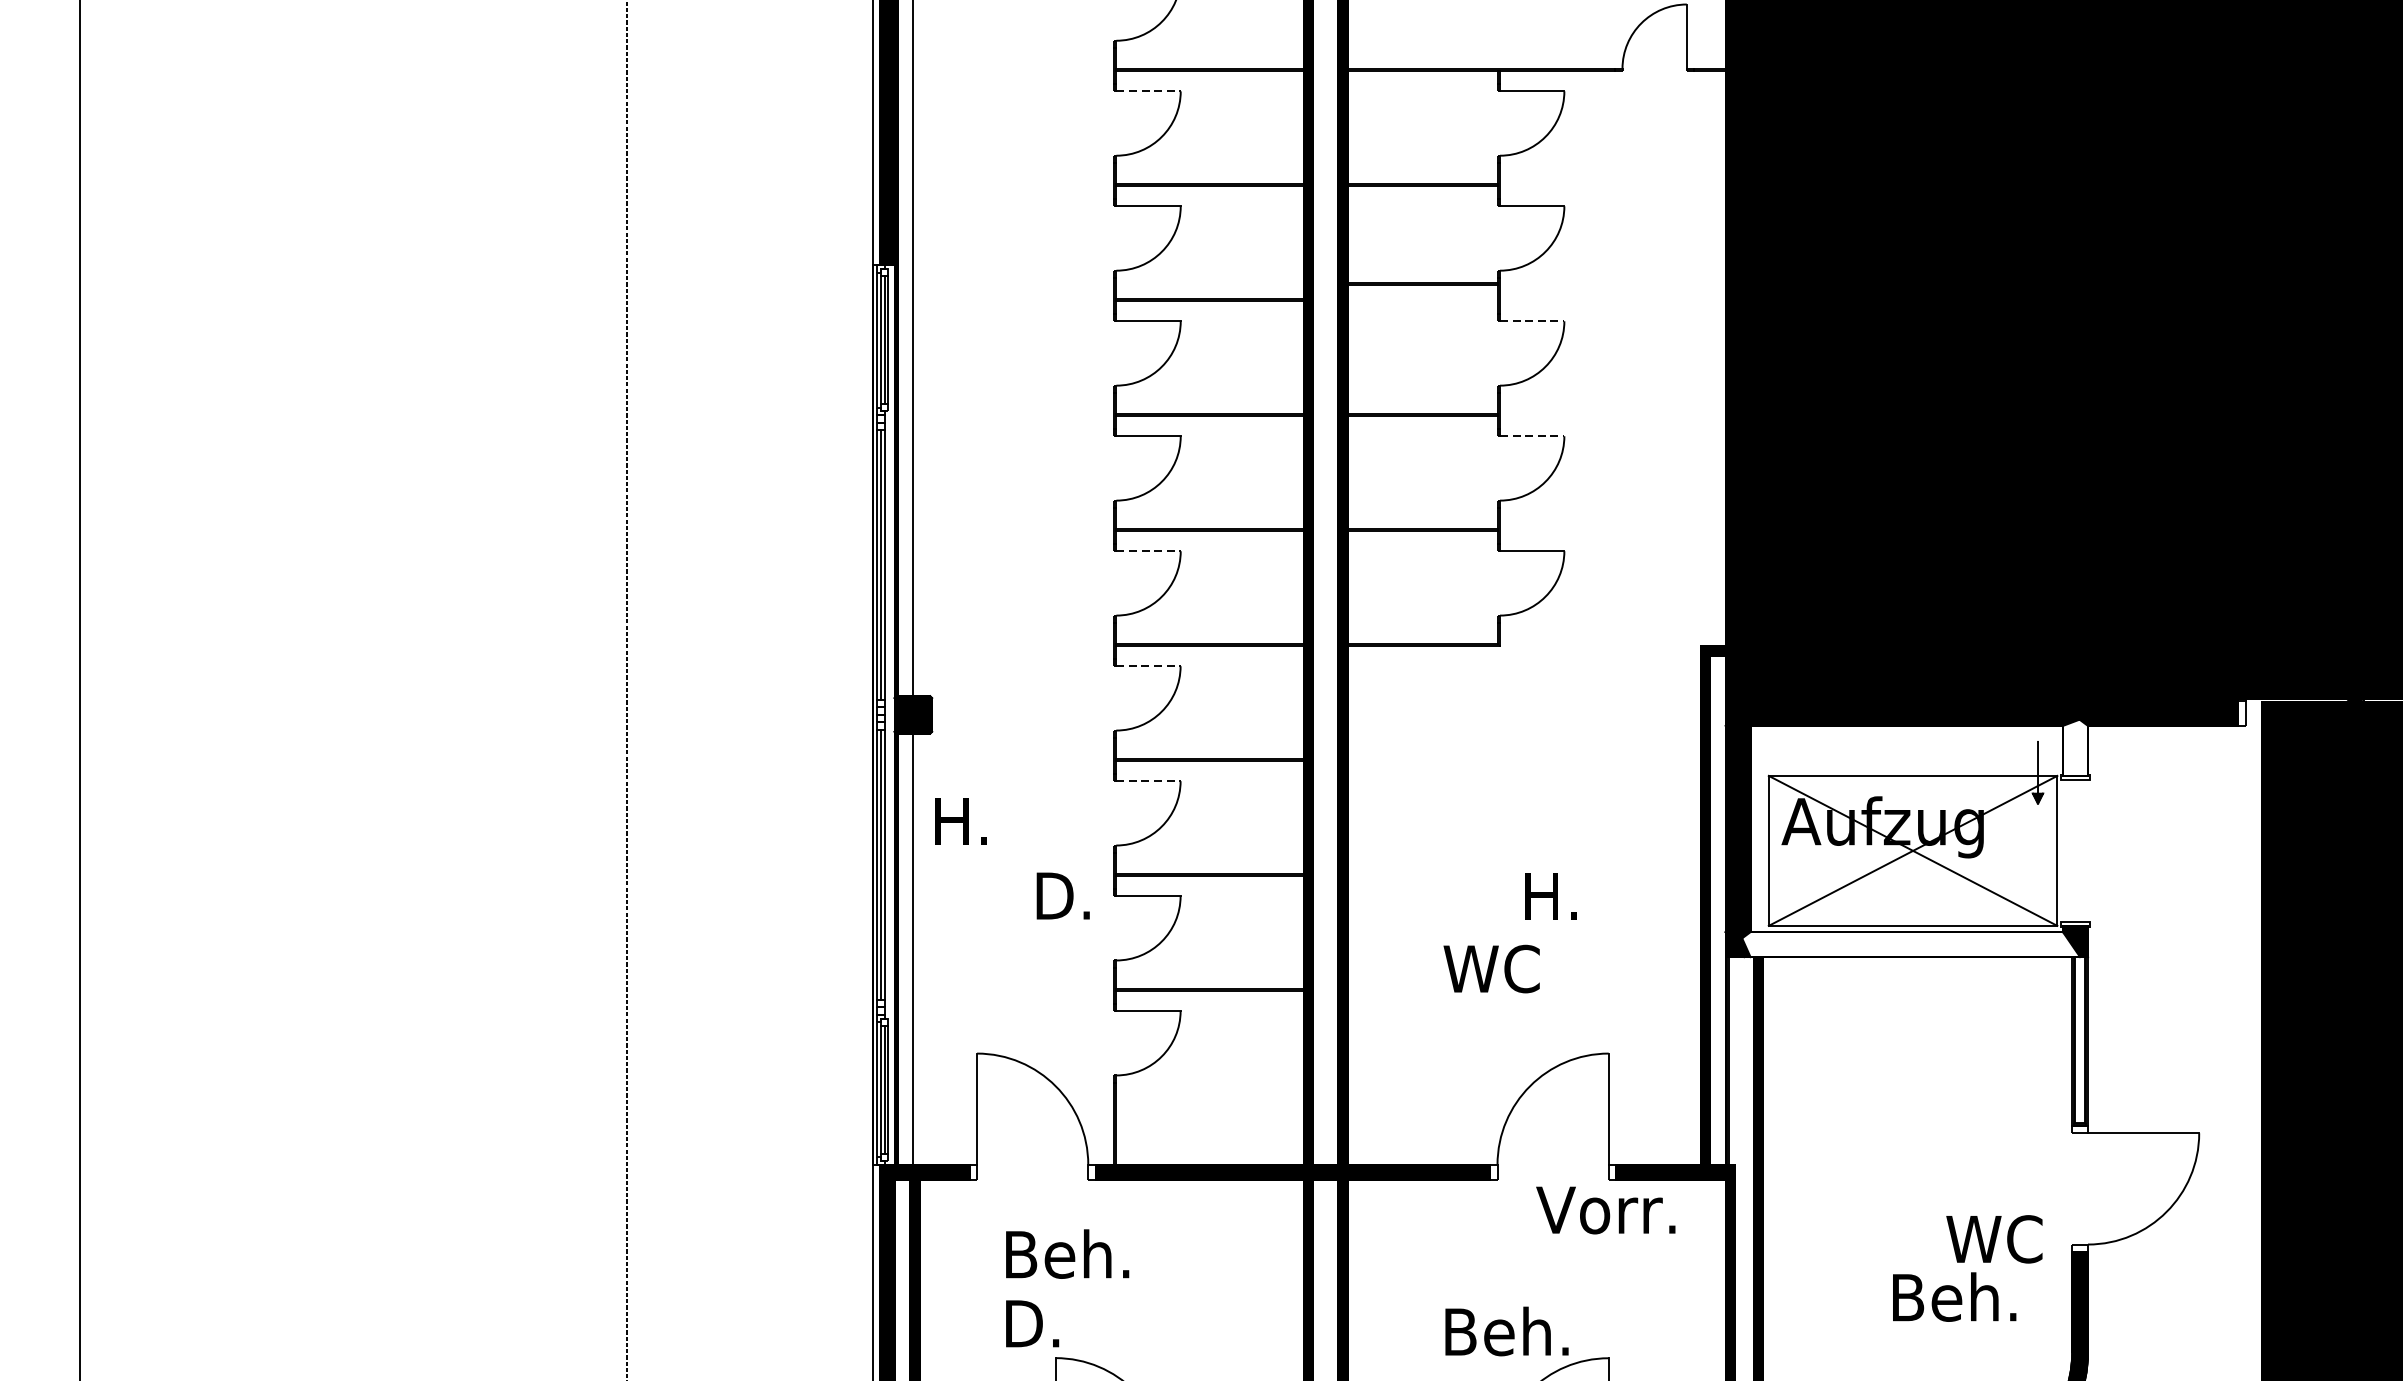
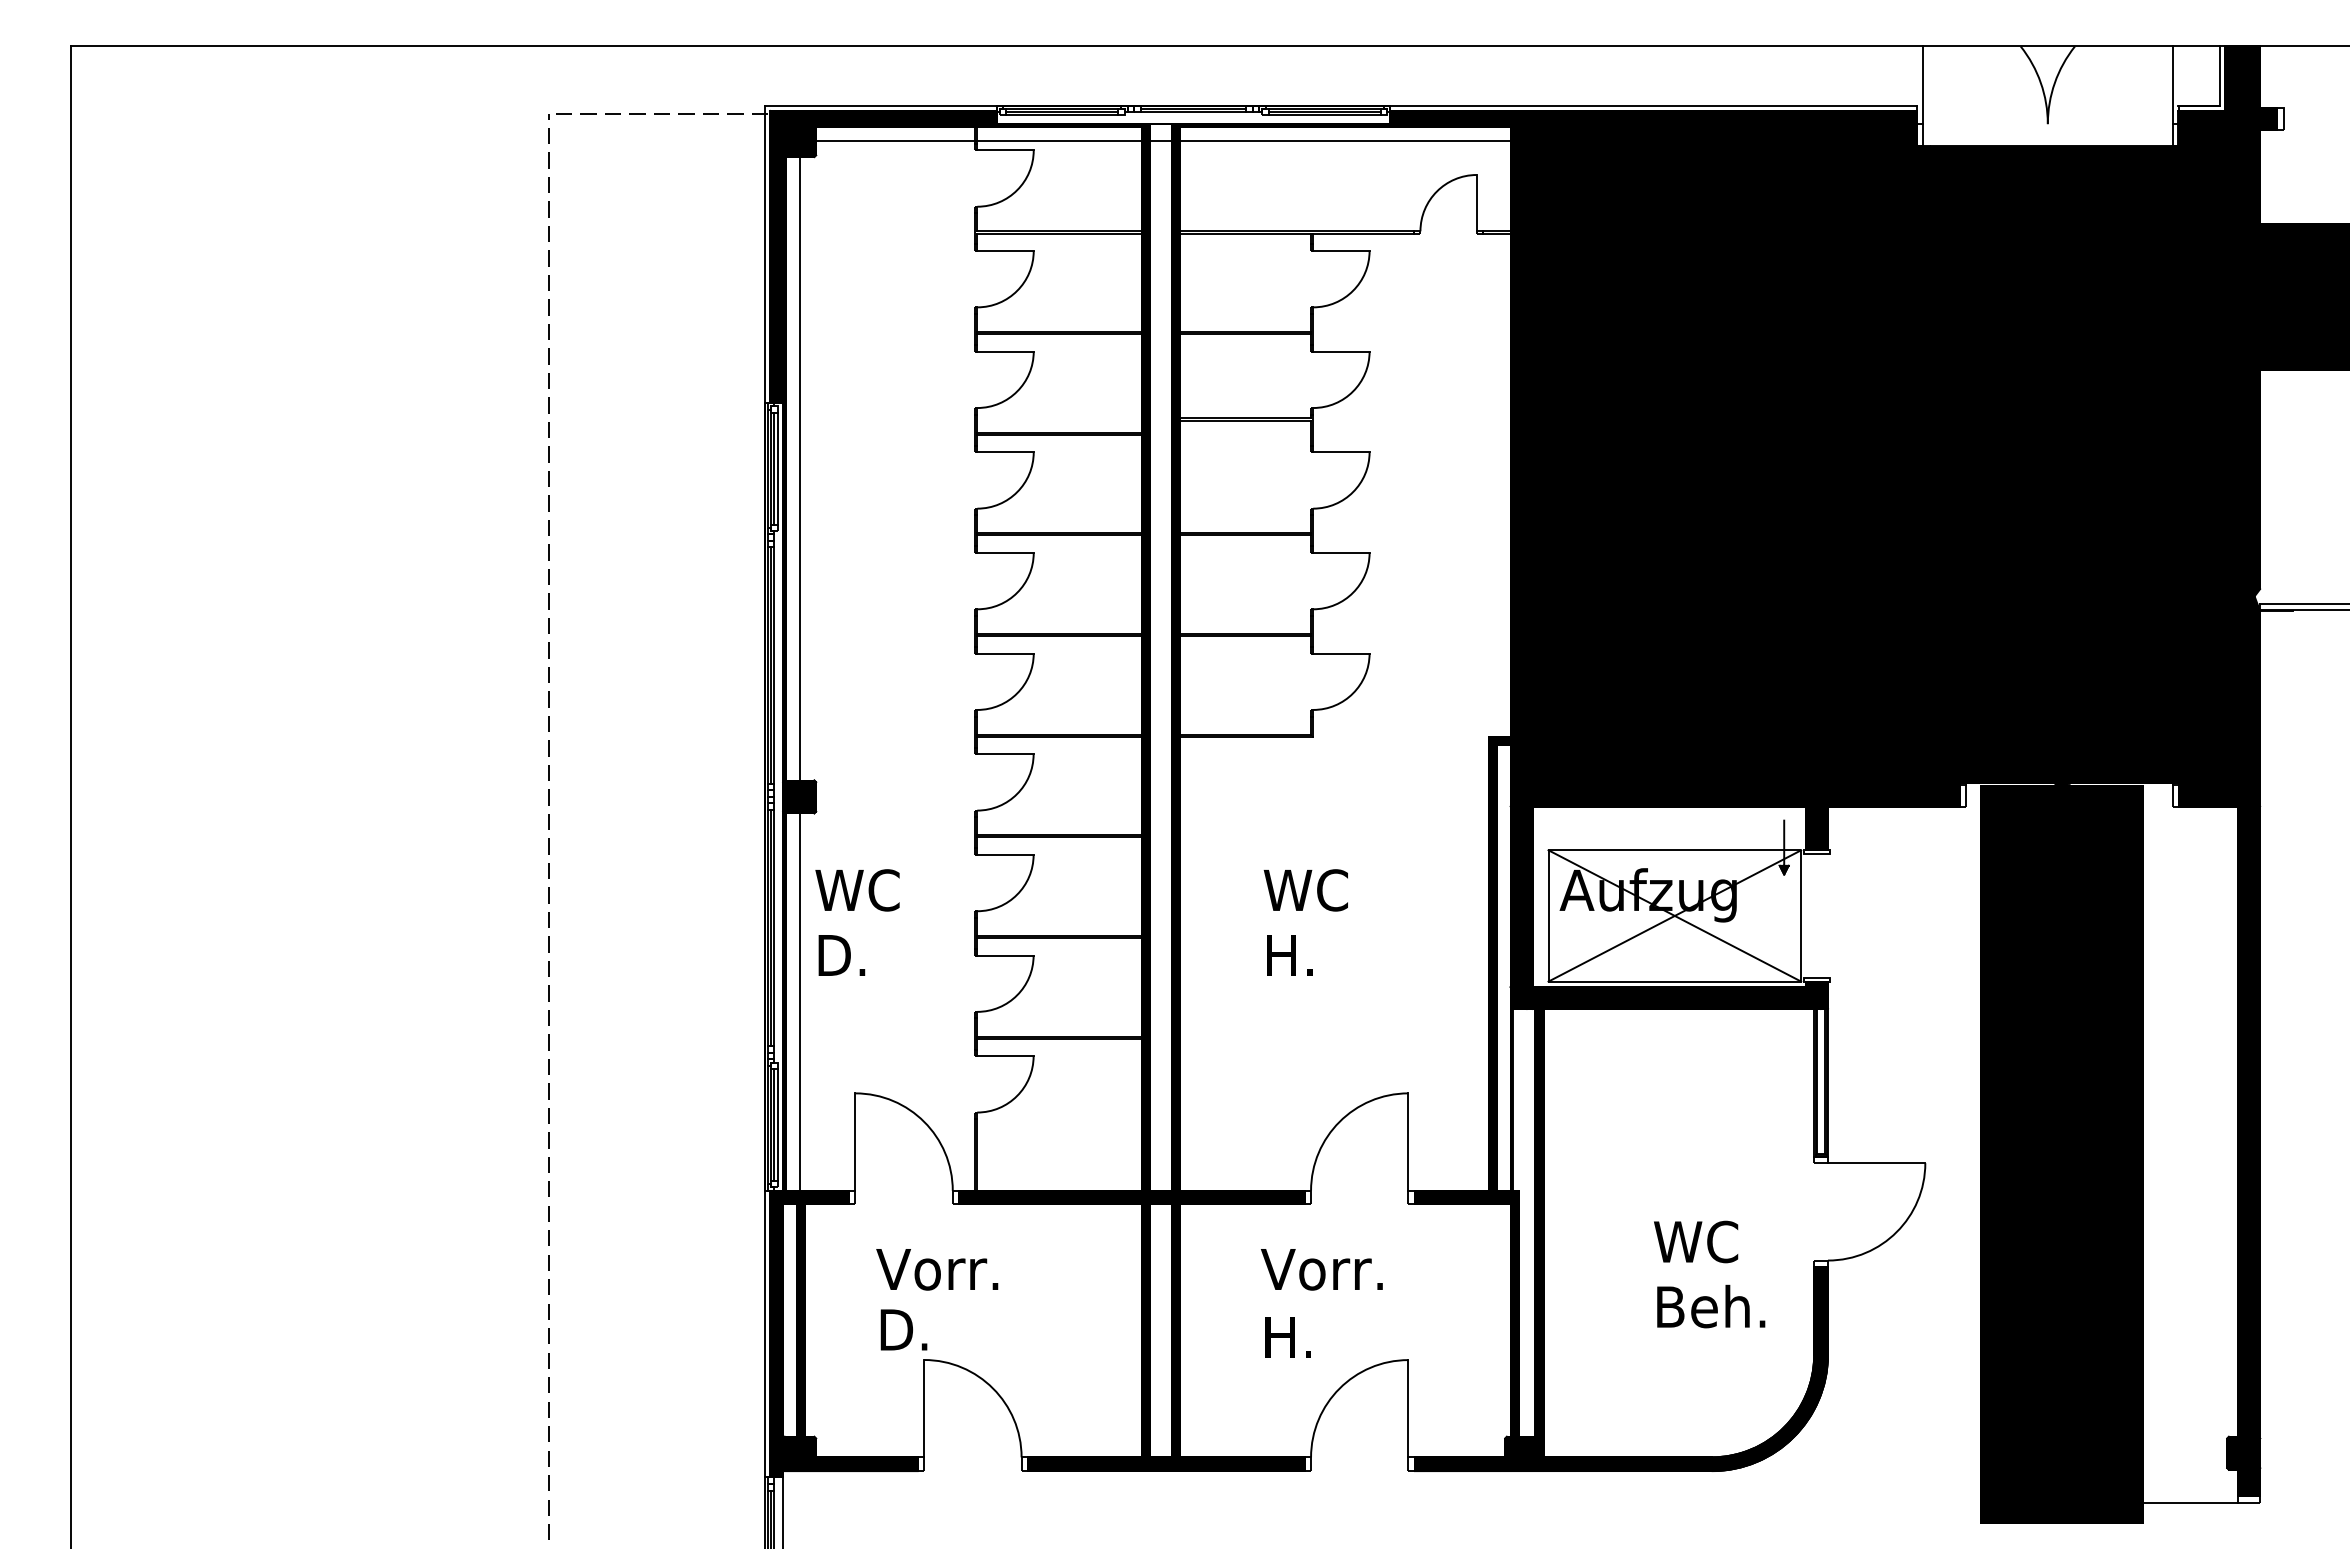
line: (1149, 91) -> (1006, 251), dashed -> solid
line: (1532, 321) -> (1341, 452), dashed -> solid
line: (1532, 435) -> (1341, 552), dashed -> solid
line: (1149, 551) -> (1006, 653), dashed -> solid
line: (1148, 666) -> (1005, 754), dashed -> solid
fill: (2074, 747) -> (1816, 825), added
line: (1148, 780) -> (1005, 854), dashed -> solid
text: (979, 821) -> (857, 890), H. -> WC
text: (1062, 896) -> (841, 955), moved
text: (1550, 896) -> (1289, 955), moved
fill: (1911, 944) -> (1673, 997), added
text: (1491, 969) -> (1305, 890), moved
text: (1605, 1210) -> (1321, 1269), moved
text: (1994, 1238) -> (1696, 1241), moved
text: (1070, 1253) -> (937, 1268), Beh. -> Vorr.
text: (1507, 1331) -> (1319, 1336), Beh. -> H.

